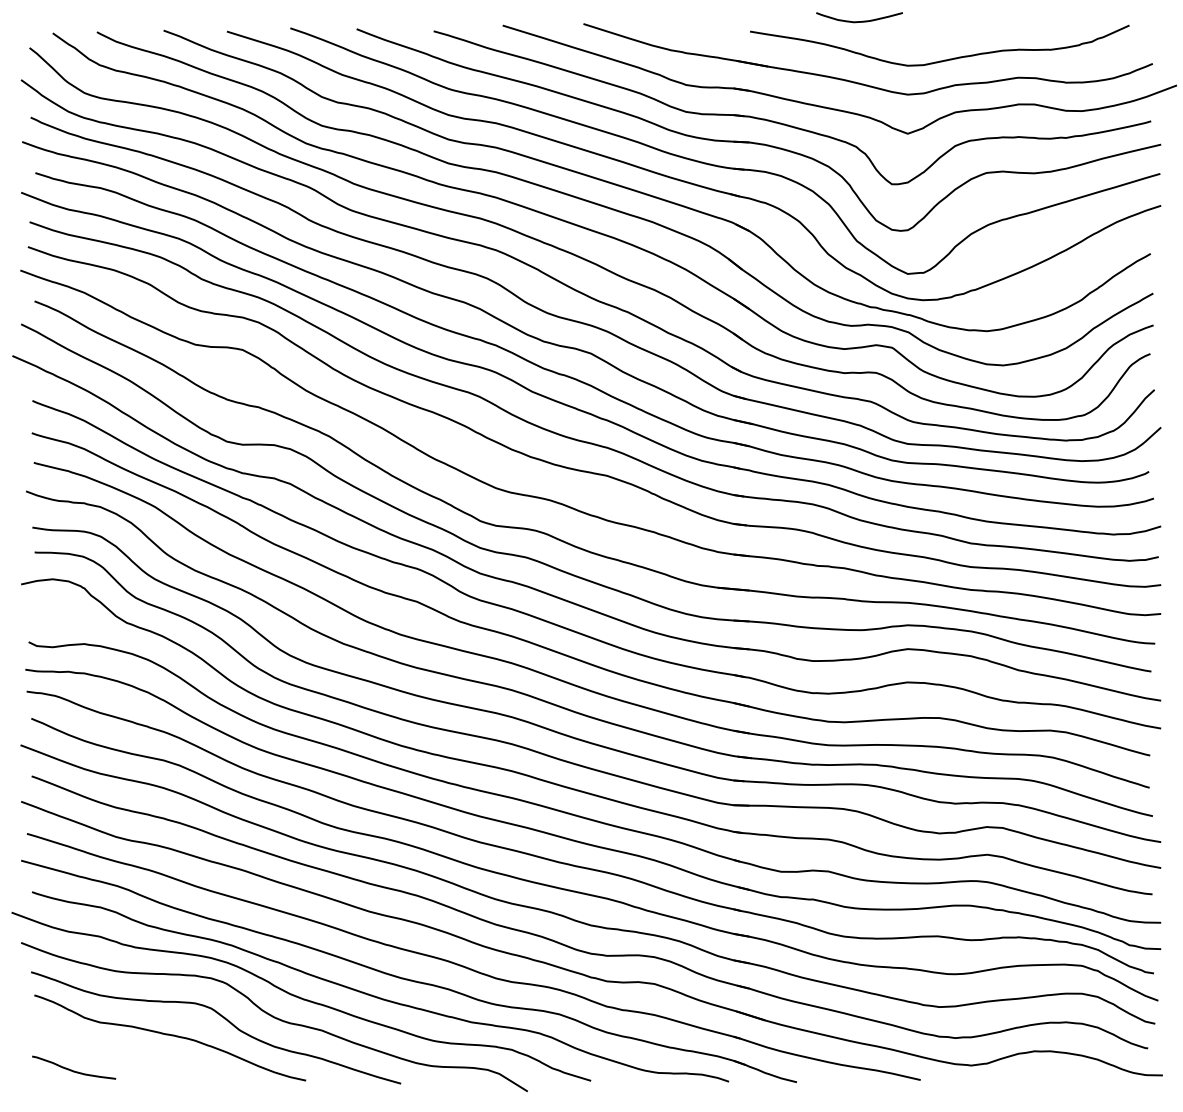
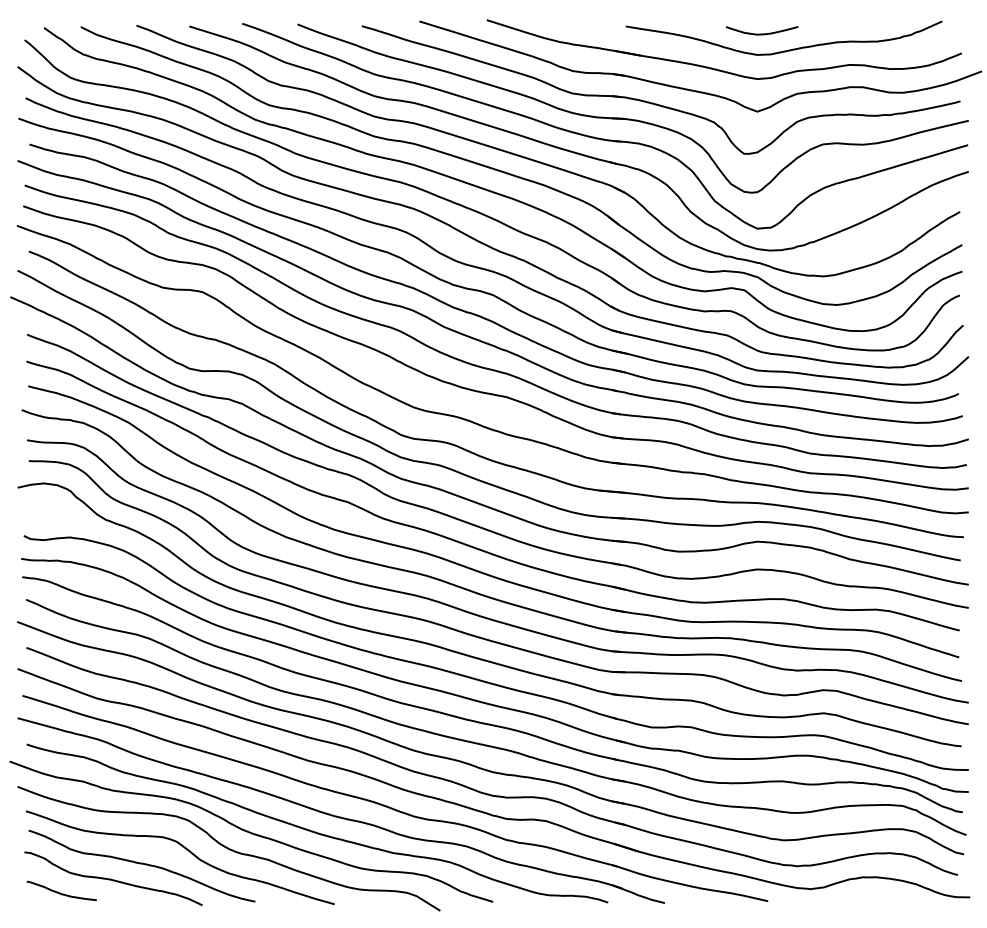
curve: (859, 20) -> (762, 33), moved
curve: (136, 1053) -> (113, 879), added

